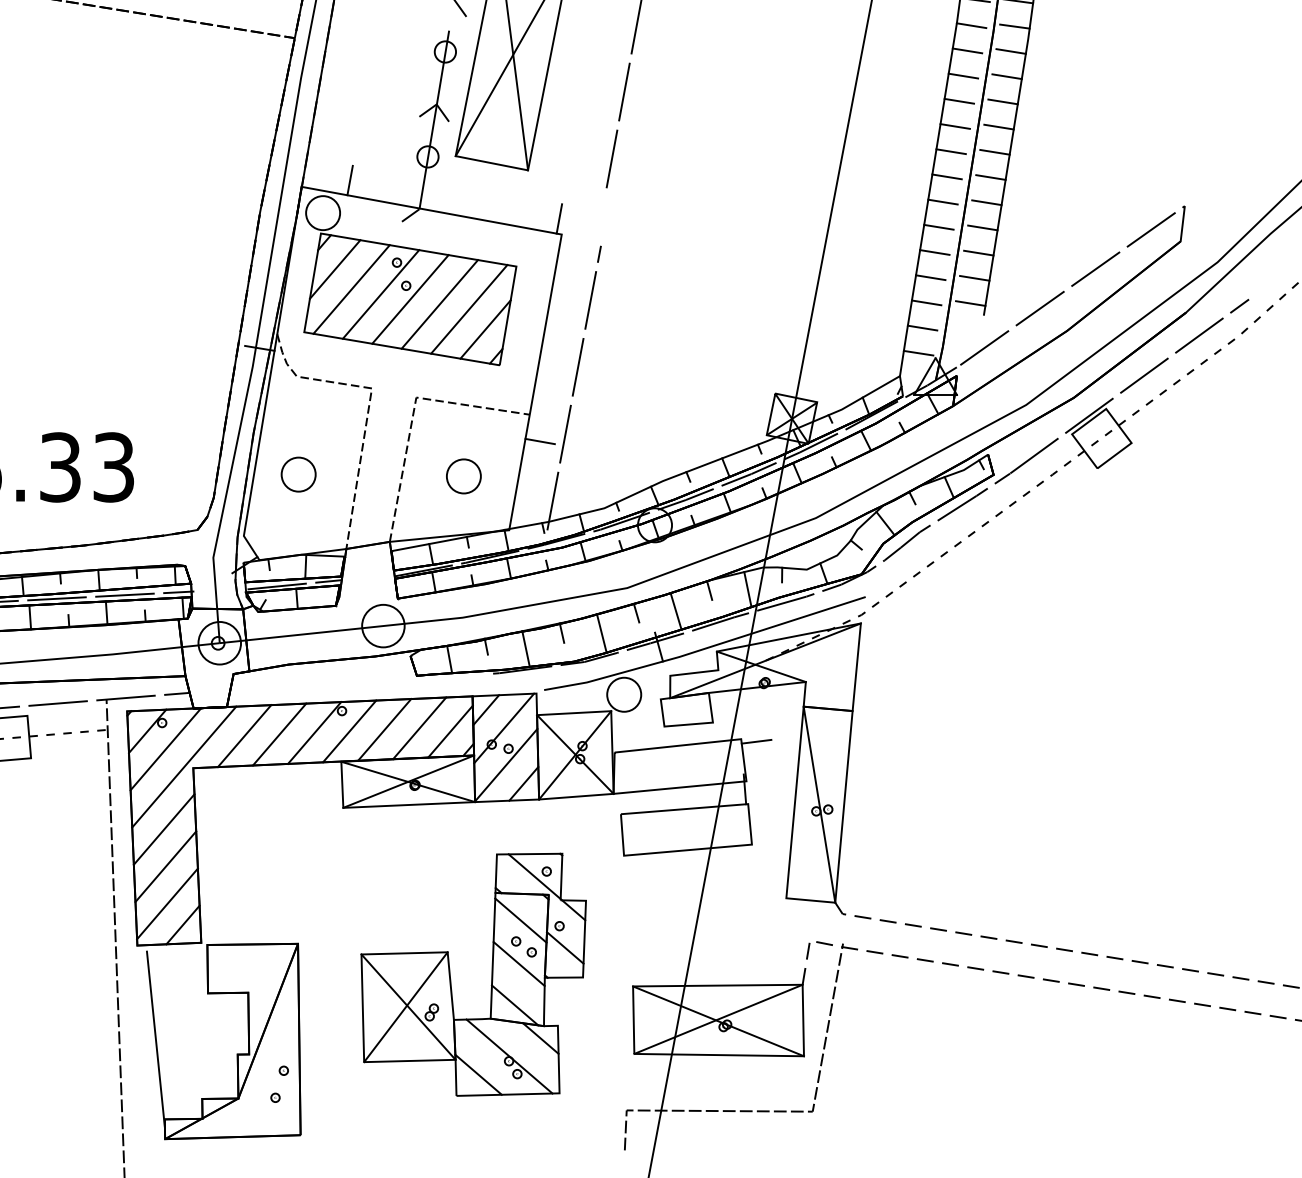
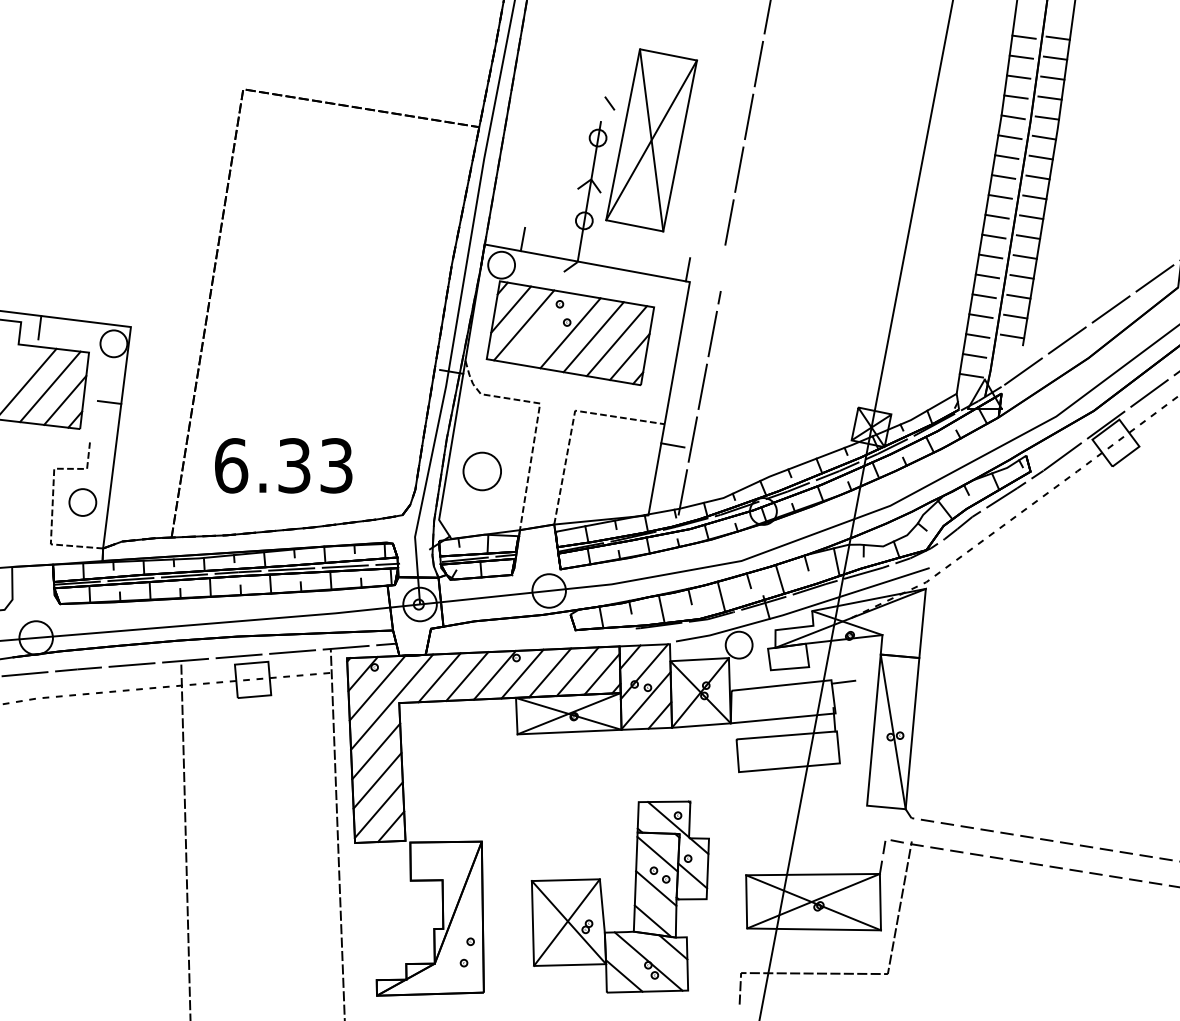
line: (381, 294) -> (547, 329), removed
part: (298, 474) -> (482, 471), size x1.4
part: (463, 475) -> (612, 472), removed
part: (491, 974) -> (634, 896), moved
line: (155, 1038) -> (369, 916), removed

